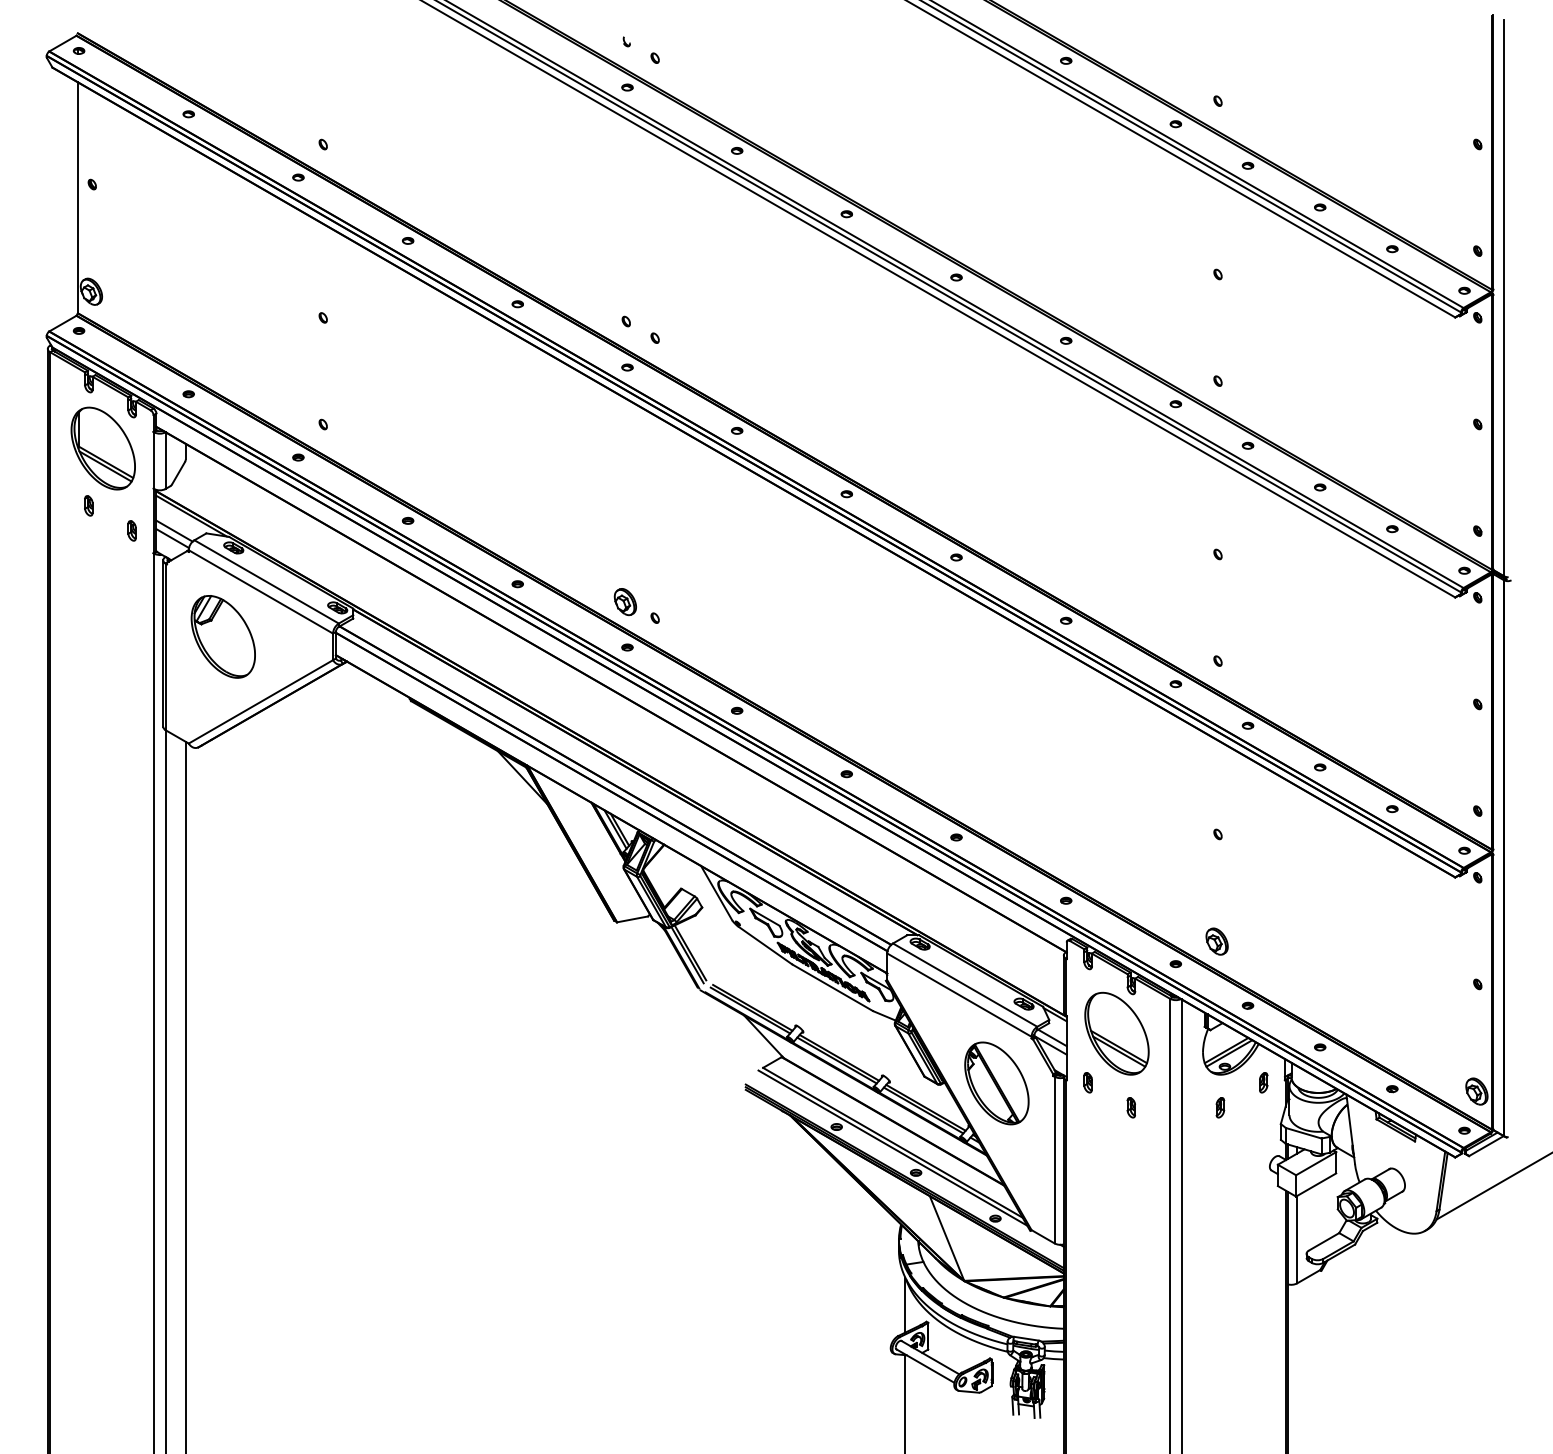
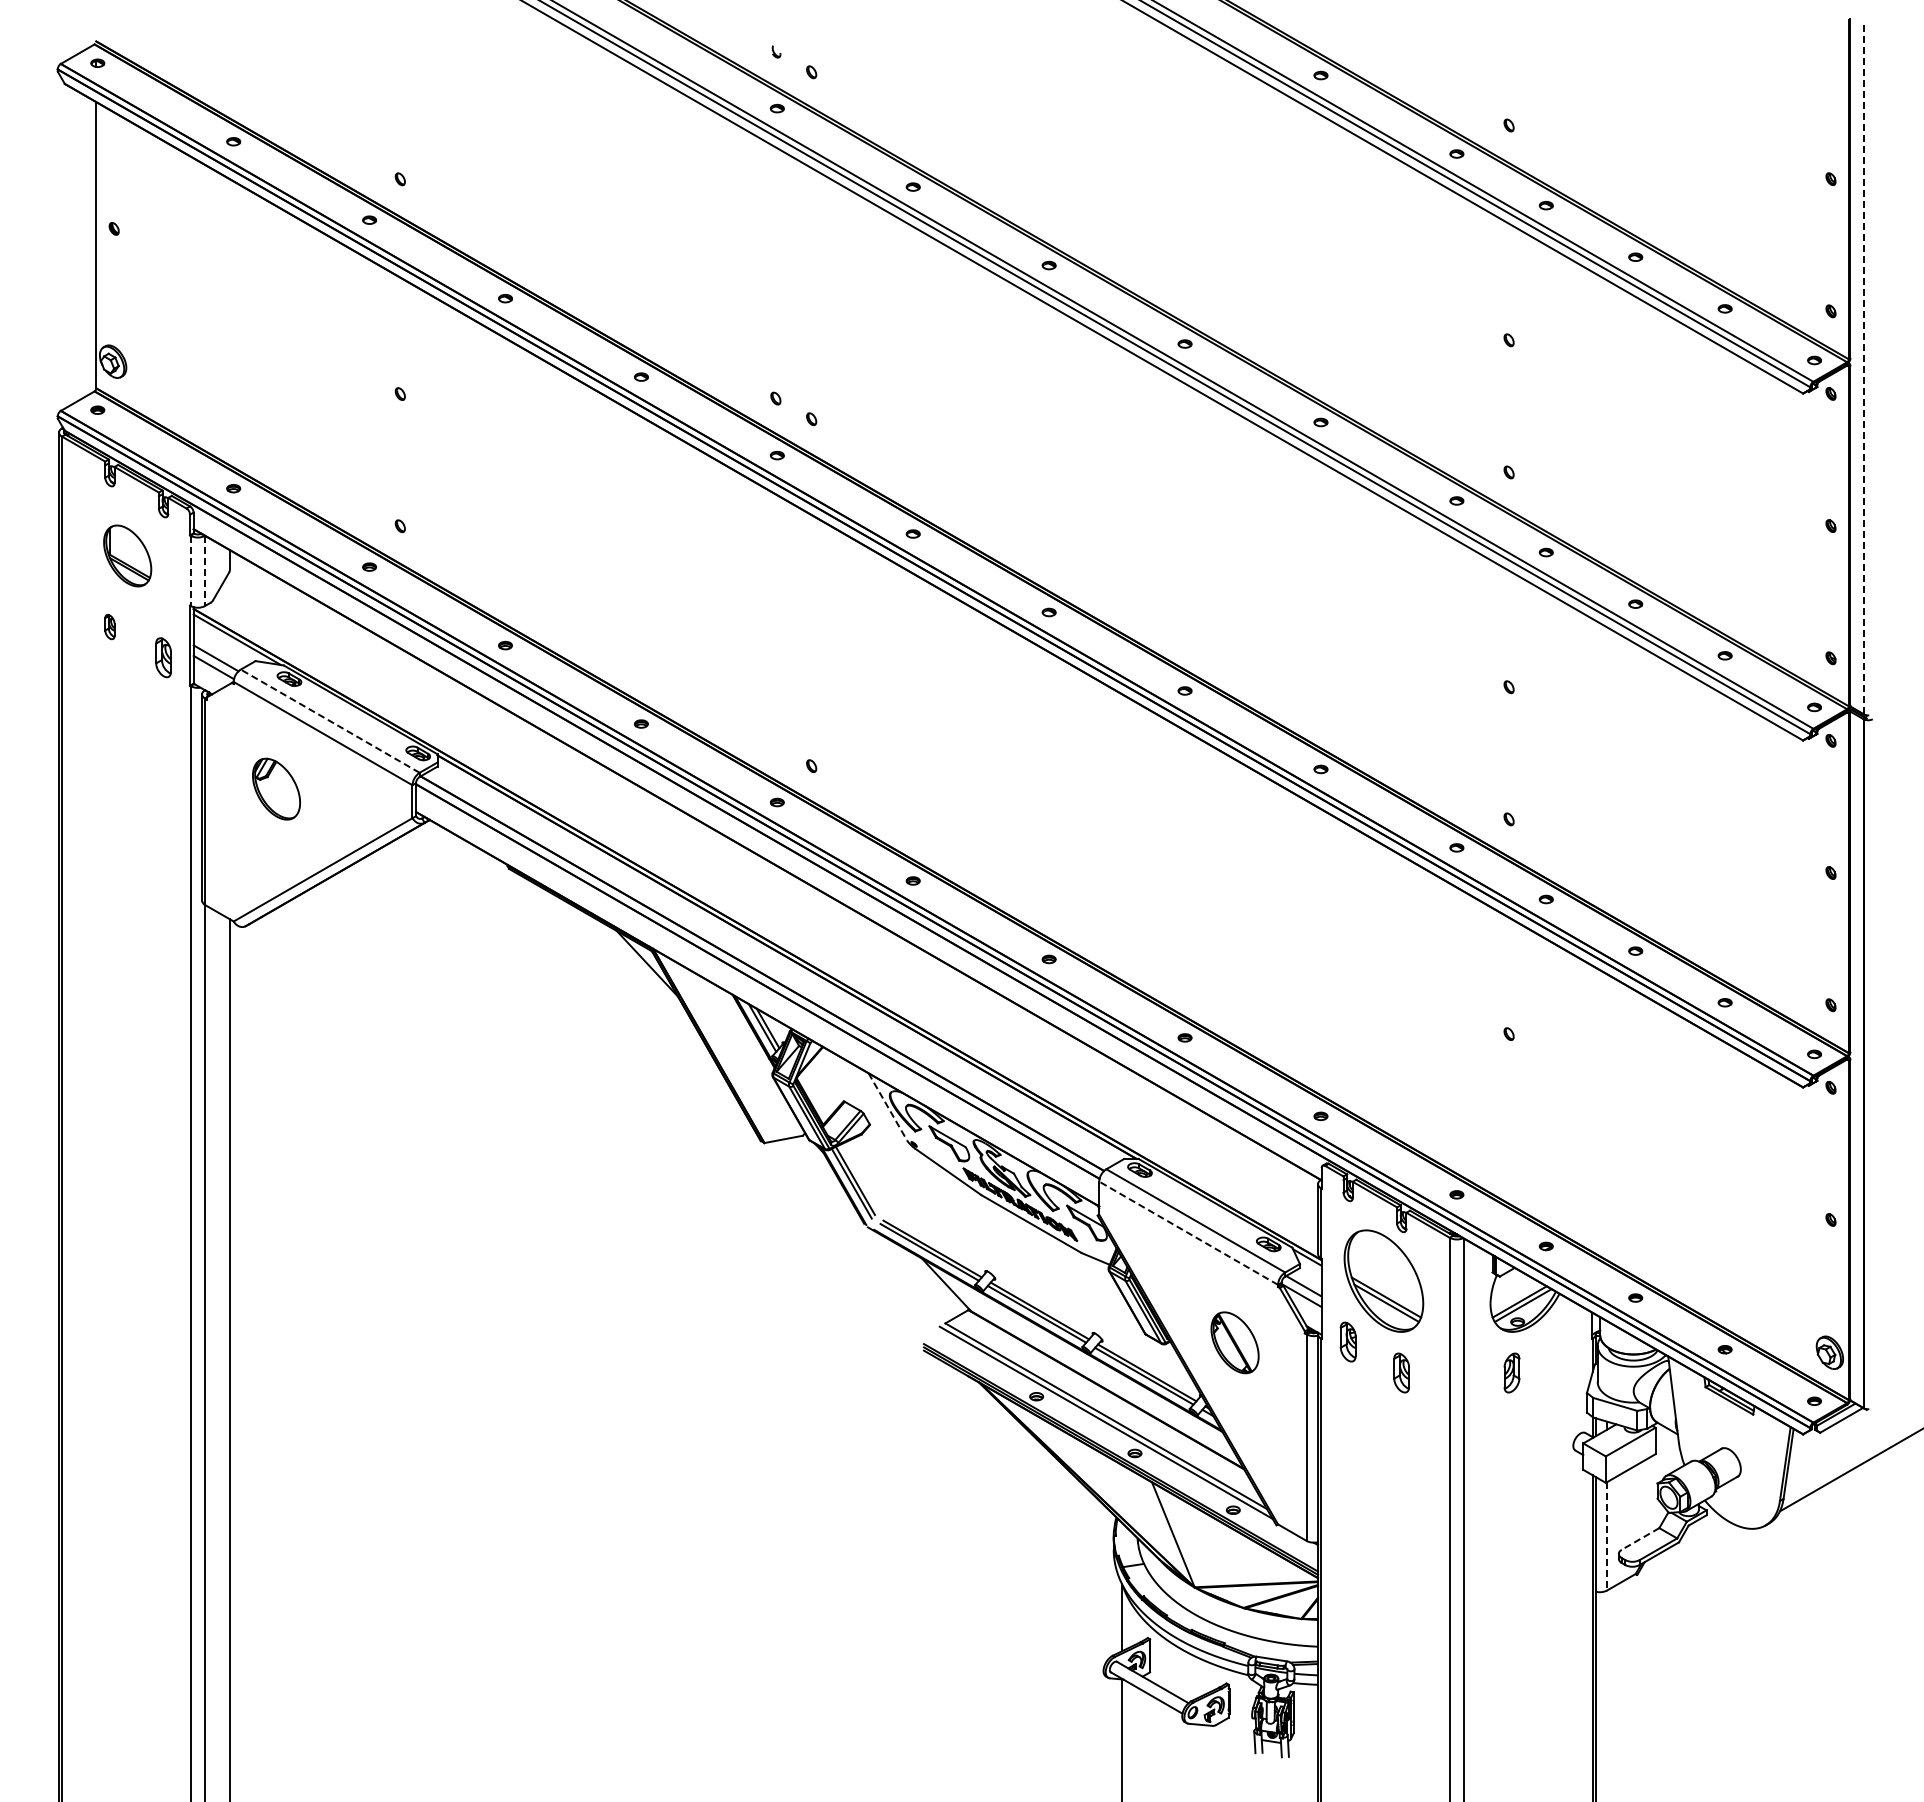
line: (1504, 298) -> (1863, 370), solid -> dashed
part: (103, 448) -> (127, 555), size x0.6
line: (153, 461) -> (190, 571), solid -> dashed
line: (166, 461) -> (205, 571), solid -> dashed
part: (132, 531) -> (163, 658), size x1.6
line: (266, 581) -> (329, 720), solid -> dashed
part: (625, 602) -> (774, 746), removed
part: (223, 636) -> (276, 788), size x0.6
line: (716, 892) -> (887, 1106), solid -> dashed
part: (1216, 941) -> (1507, 1166), removed
line: (959, 995) -> (1188, 1233), solid -> dashed
part: (1087, 1082) -> (1347, 1341), size x1.6
part: (1263, 1082) -> (1565, 1341), removed
part: (996, 1083) -> (1234, 1342), size x0.6
part: (1131, 1107) -> (1401, 1372), size x1.6
part: (1219, 1107) -> (1511, 1372), size x1.6
line: (1297, 1239) -> (1607, 1536), solid -> dashed
line: (1324, 1241) -> (1640, 1538), solid -> dashed

